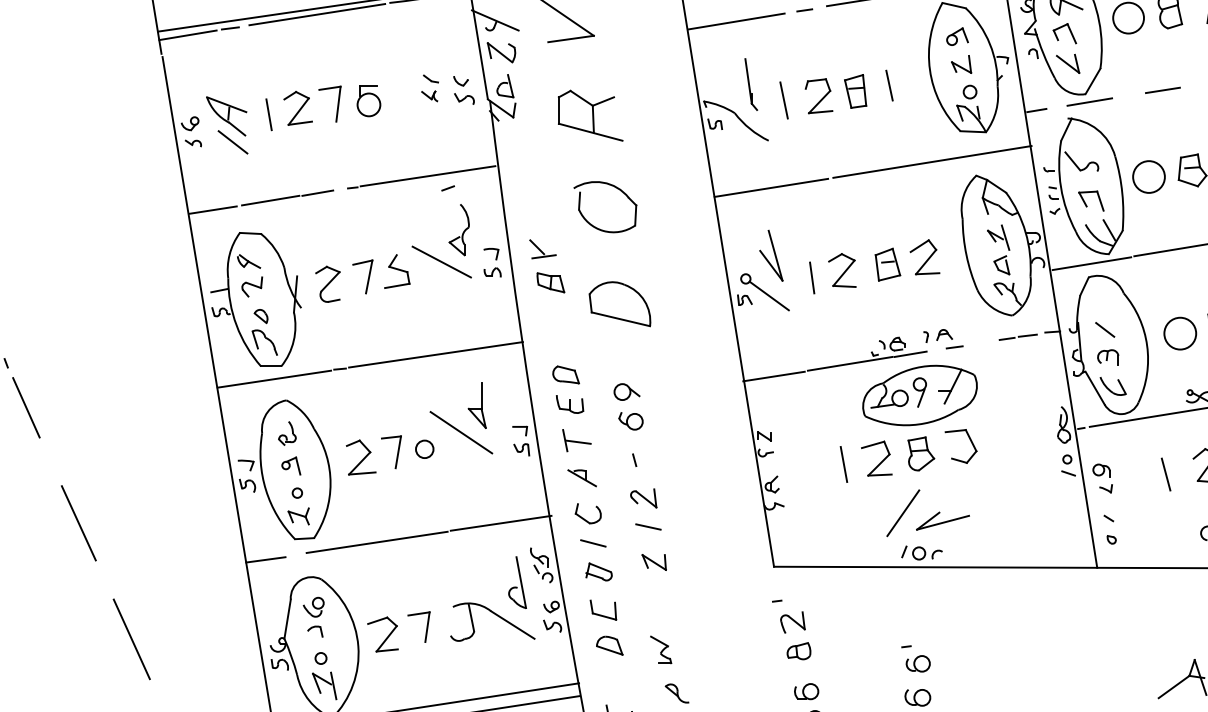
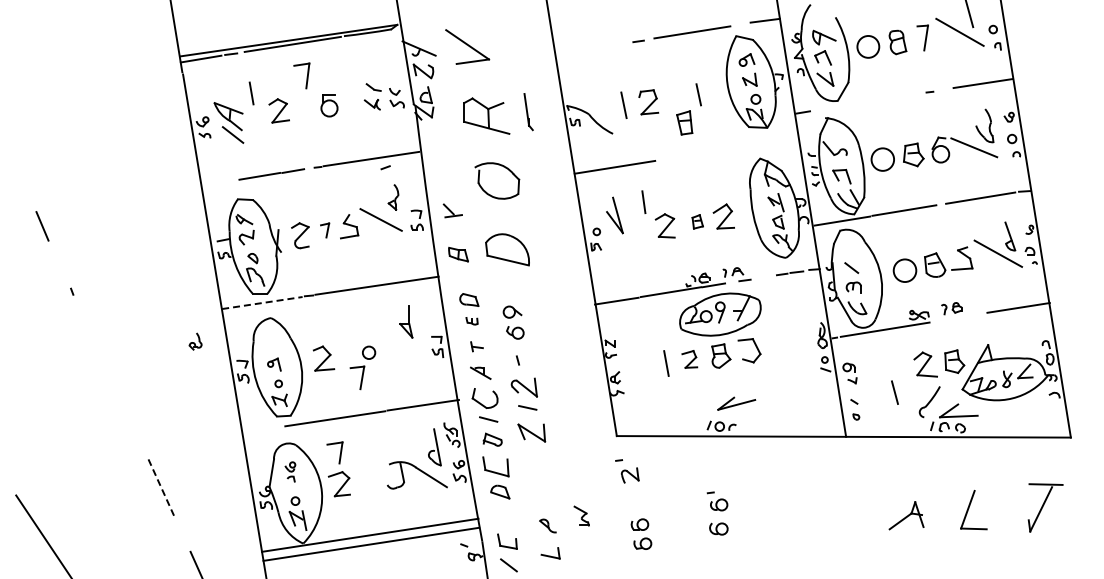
line: (735, 20) -> (589, 48), removed
part: (751, 85) -> (528, 112), moved
part: (429, 88) -> (372, 96), size x1.4
part: (855, 90) -> (684, 122), moved
line: (1162, 90) -> (892, 98), removed
line: (1089, 102) -> (840, 106), removed
part: (329, 103) -> (301, 75), moved
line: (268, 114) -> (251, 93), moved
line: (931, 161) -> (728, 148), removed
line: (212, 209) -> (218, 182), removed
part: (459, 230) -> (393, 197), size x0.7
part: (887, 264) -> (697, 221), size x0.6
part: (361, 276) -> (324, 230), size x0.6
line: (811, 276) -> (643, 201), moved
part: (550, 282) -> (458, 254), moved
line: (769, 295) -> (613, 243), removed
line: (274, 379) -> (262, 303), solid -> dashed
part: (569, 403) -> (471, 320), size x0.6
line: (26, 408) -> (86, 323), removed
line: (460, 432) -> (394, 340), removed
part: (287, 433) -> (195, 341), moved
part: (576, 440) -> (476, 346), size x0.6
part: (391, 451) -> (357, 377), moved
part: (876, 458) -> (689, 359), size x0.7
line: (1165, 474) -> (894, 392), moved
part: (643, 498) -> (524, 387), size x1.4
line: (903, 512) -> (708, 397), removed
part: (587, 513) -> (484, 398), size x1.4
line: (78, 522) -> (123, 404), removed
line: (266, 560) -> (256, 431), removed
part: (653, 561) -> (531, 432), size x1.6
part: (602, 609) -> (495, 466), size x1.4
part: (313, 616) -> (290, 471), size x0.7
part: (418, 626) -> (334, 452), moved
line: (132, 639) -> (161, 487), solid -> dashed
part: (660, 649) -> (581, 515), moved
part: (798, 650) -> (634, 495), removed

